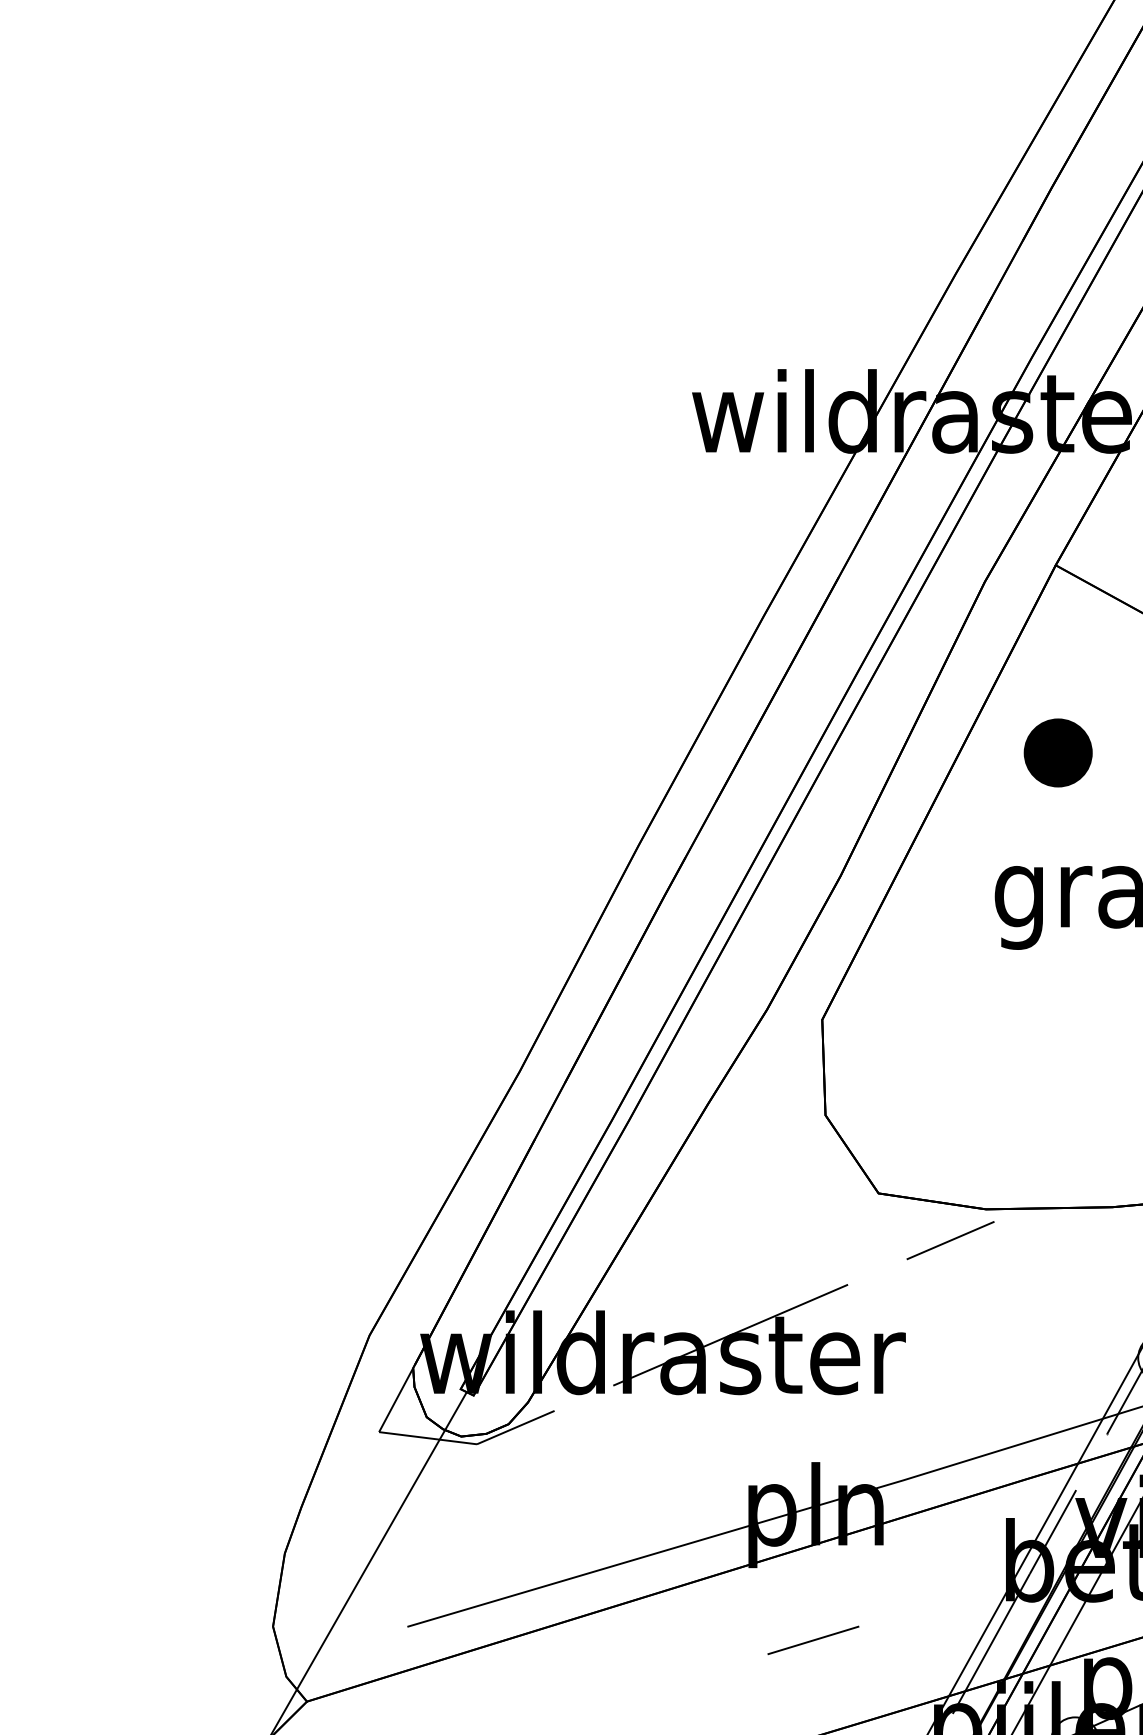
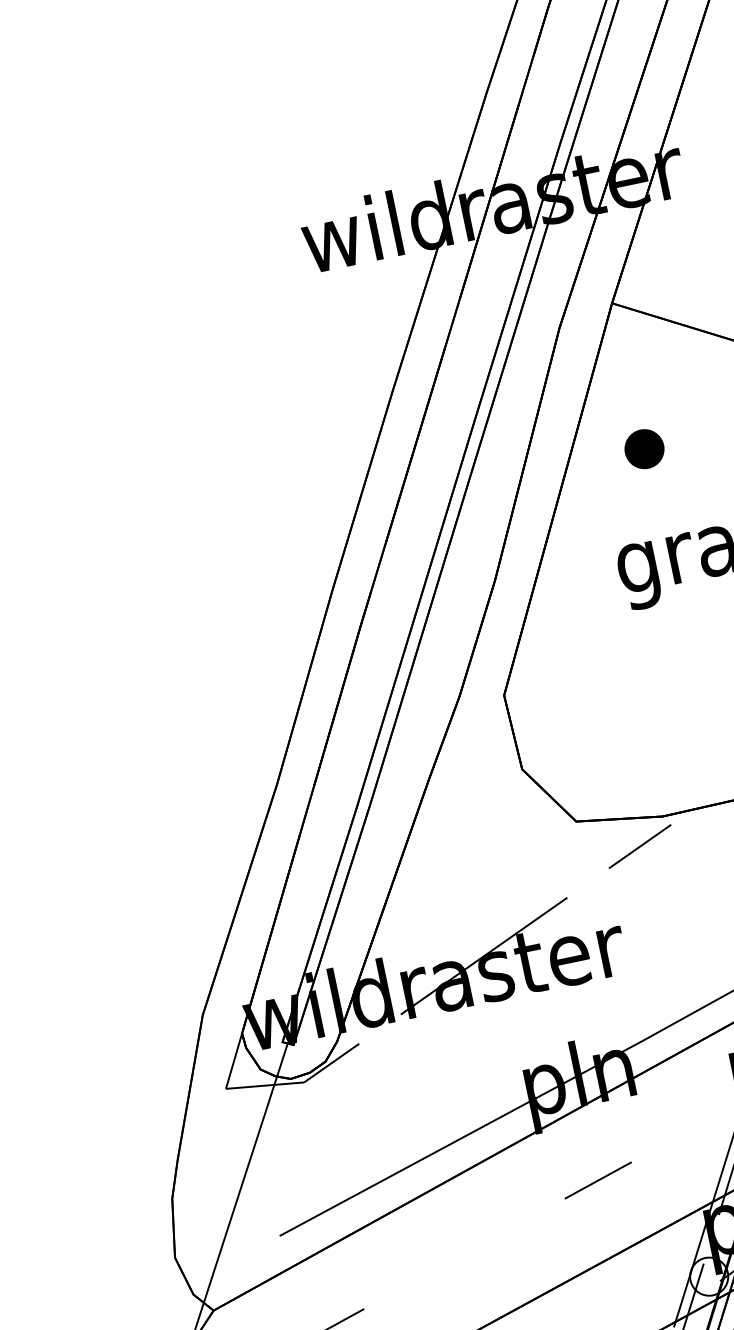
part: (1057, 752) -> (643, 448), size x0.71

